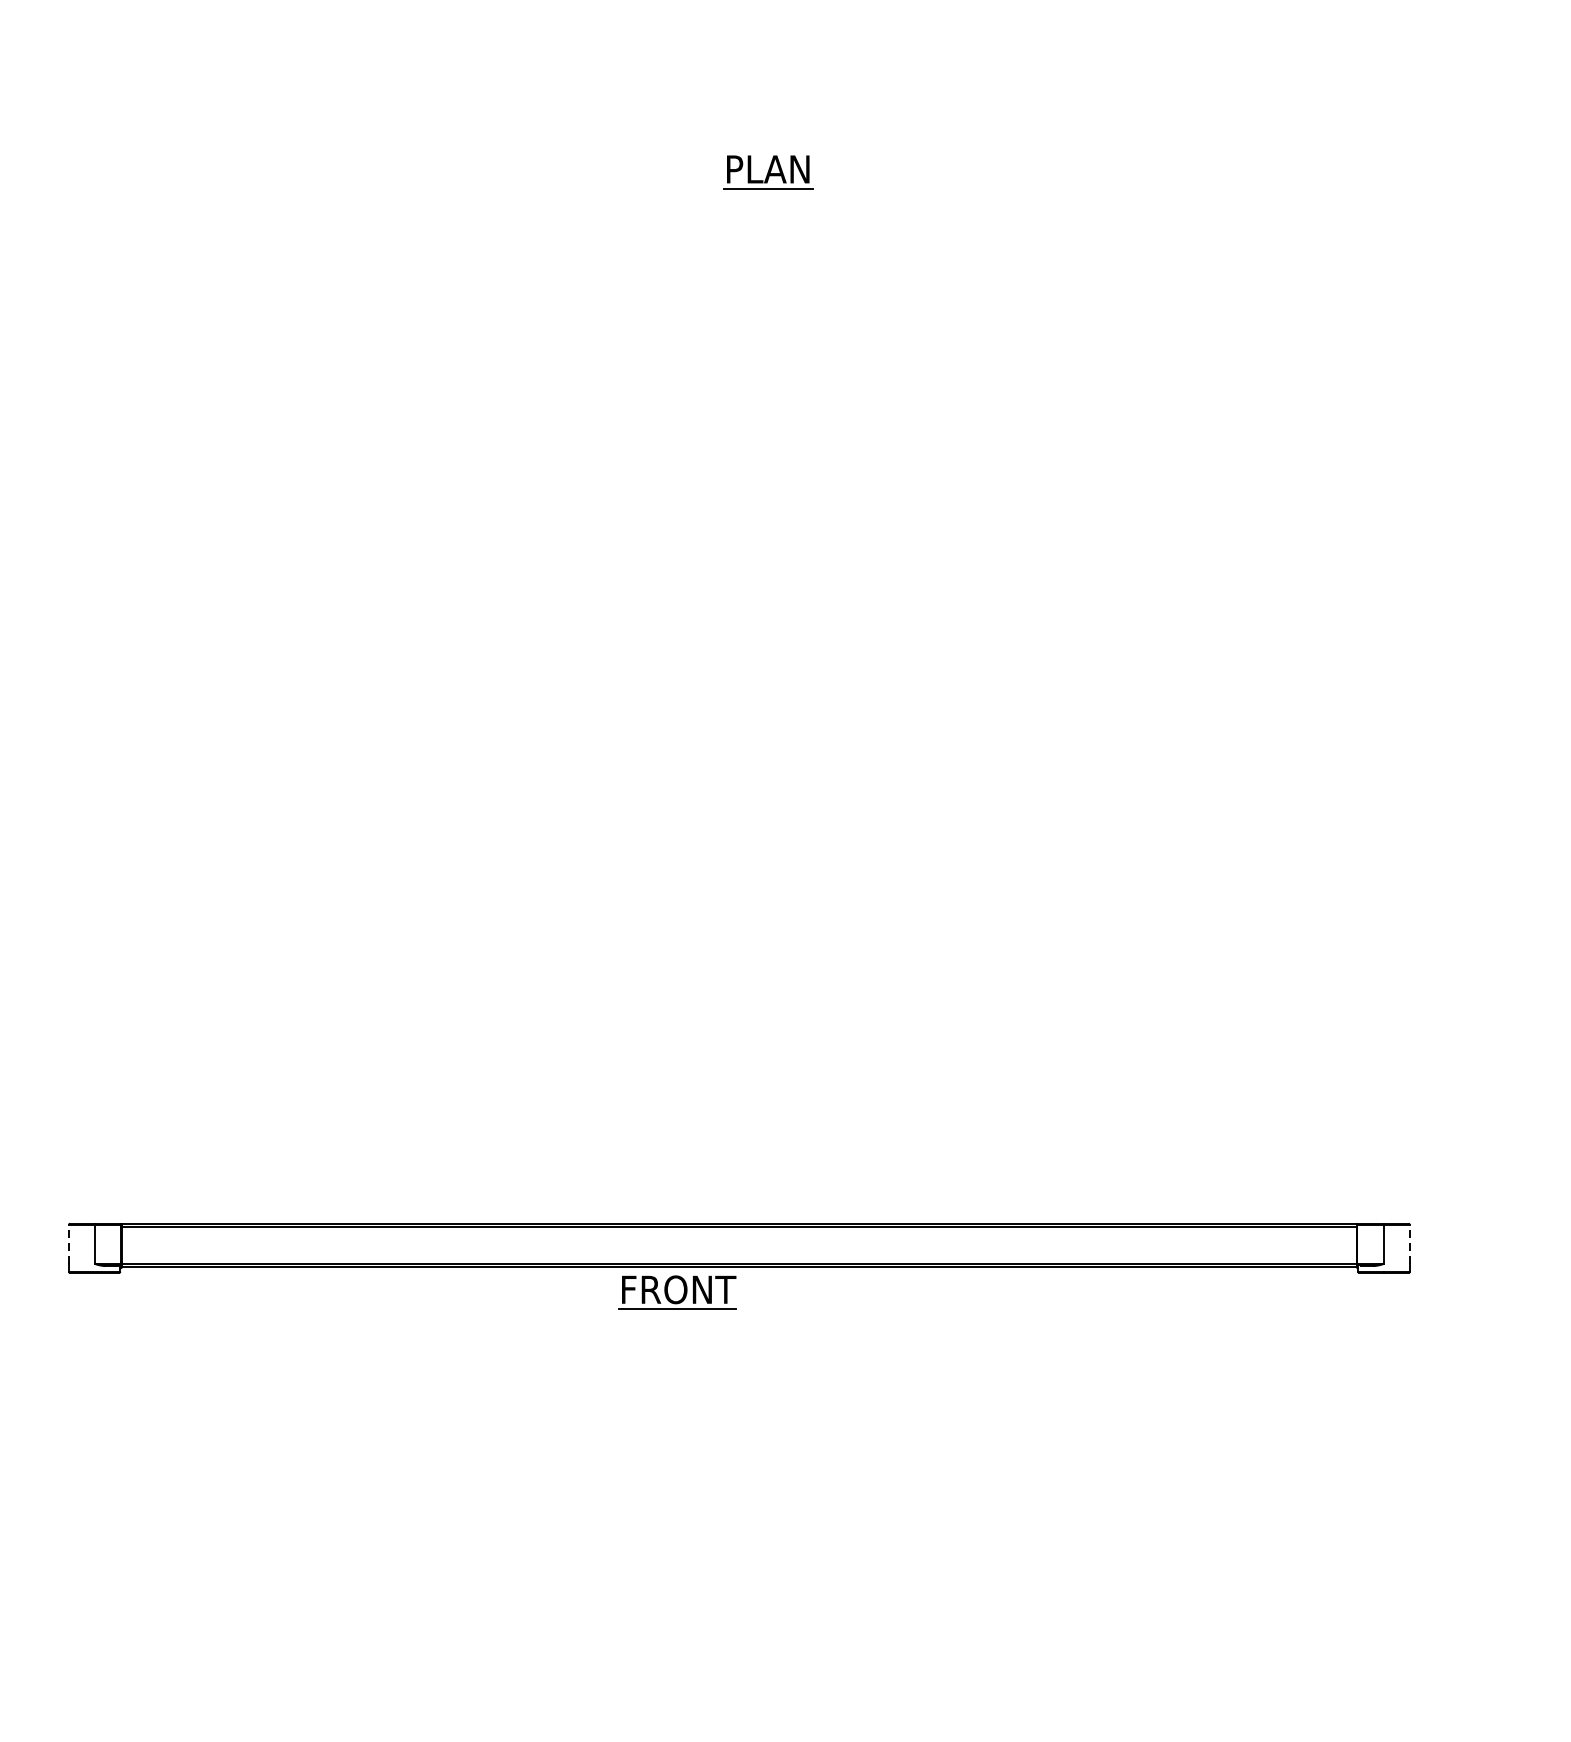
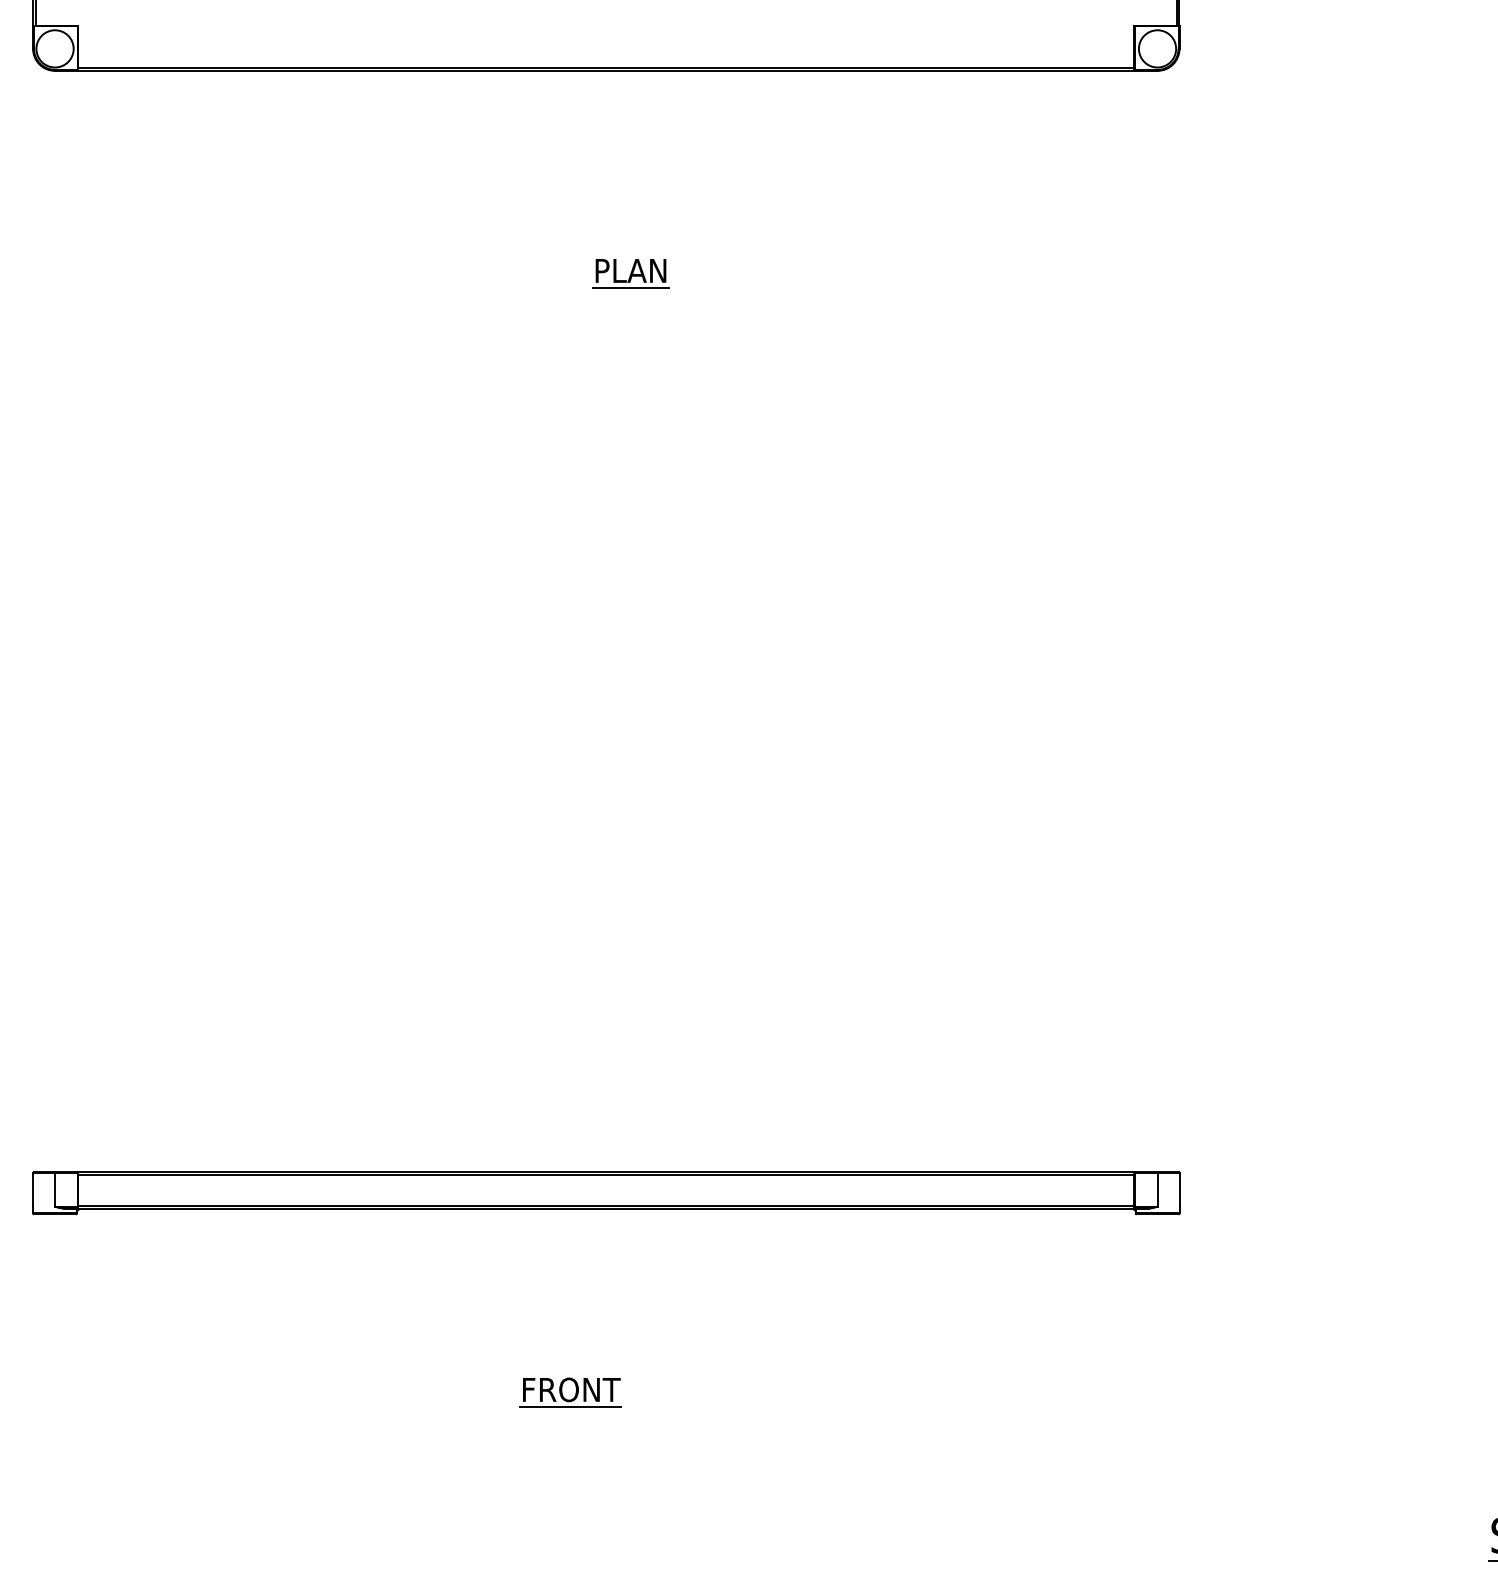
line: (69, 1244) -> (33, 1190), dashed -> solid
line: (1409, 1244) -> (1179, 1190), dashed -> solid
part: (677, 1292) -> (570, 1392), moved

